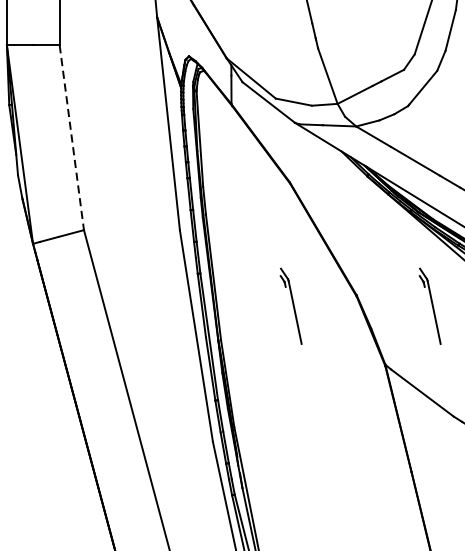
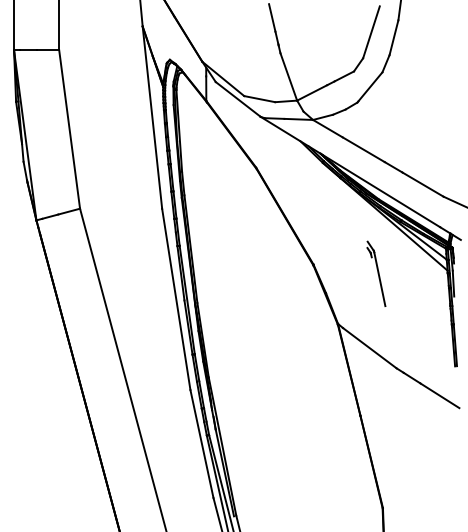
line: (71, 137) -> (69, 129), dashed -> solid
part: (291, 305) -> (257, 273), removed

